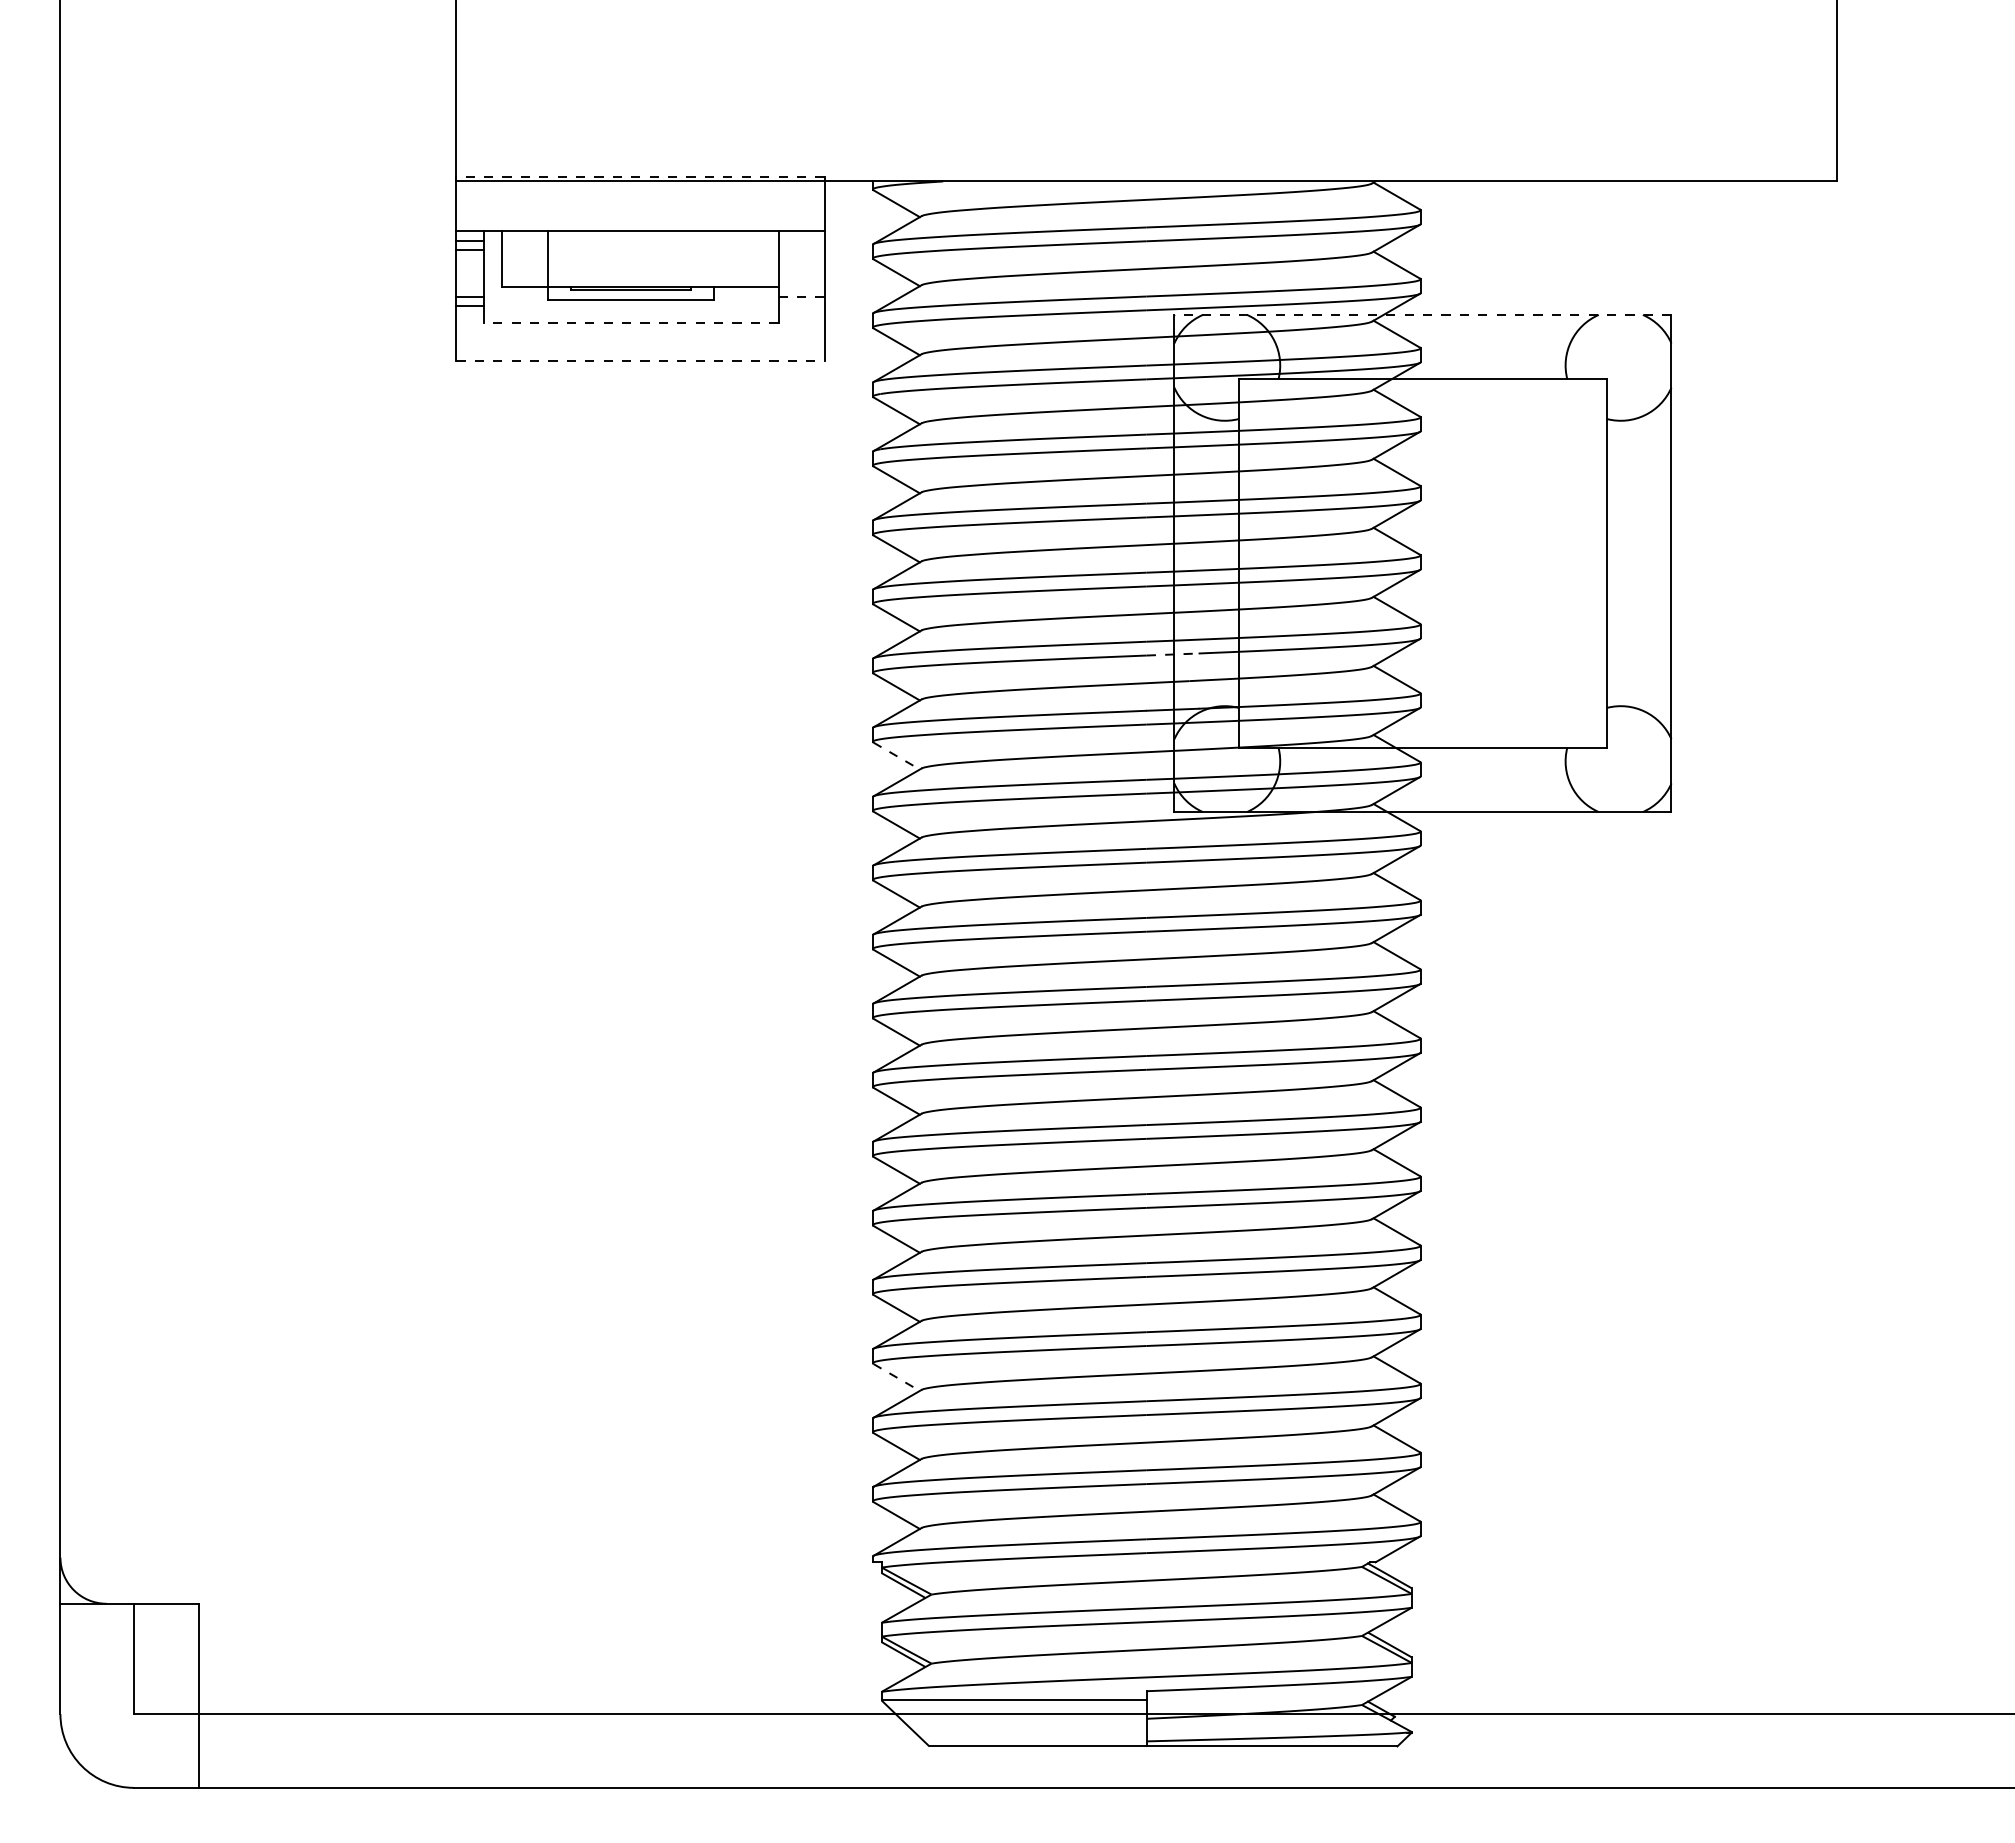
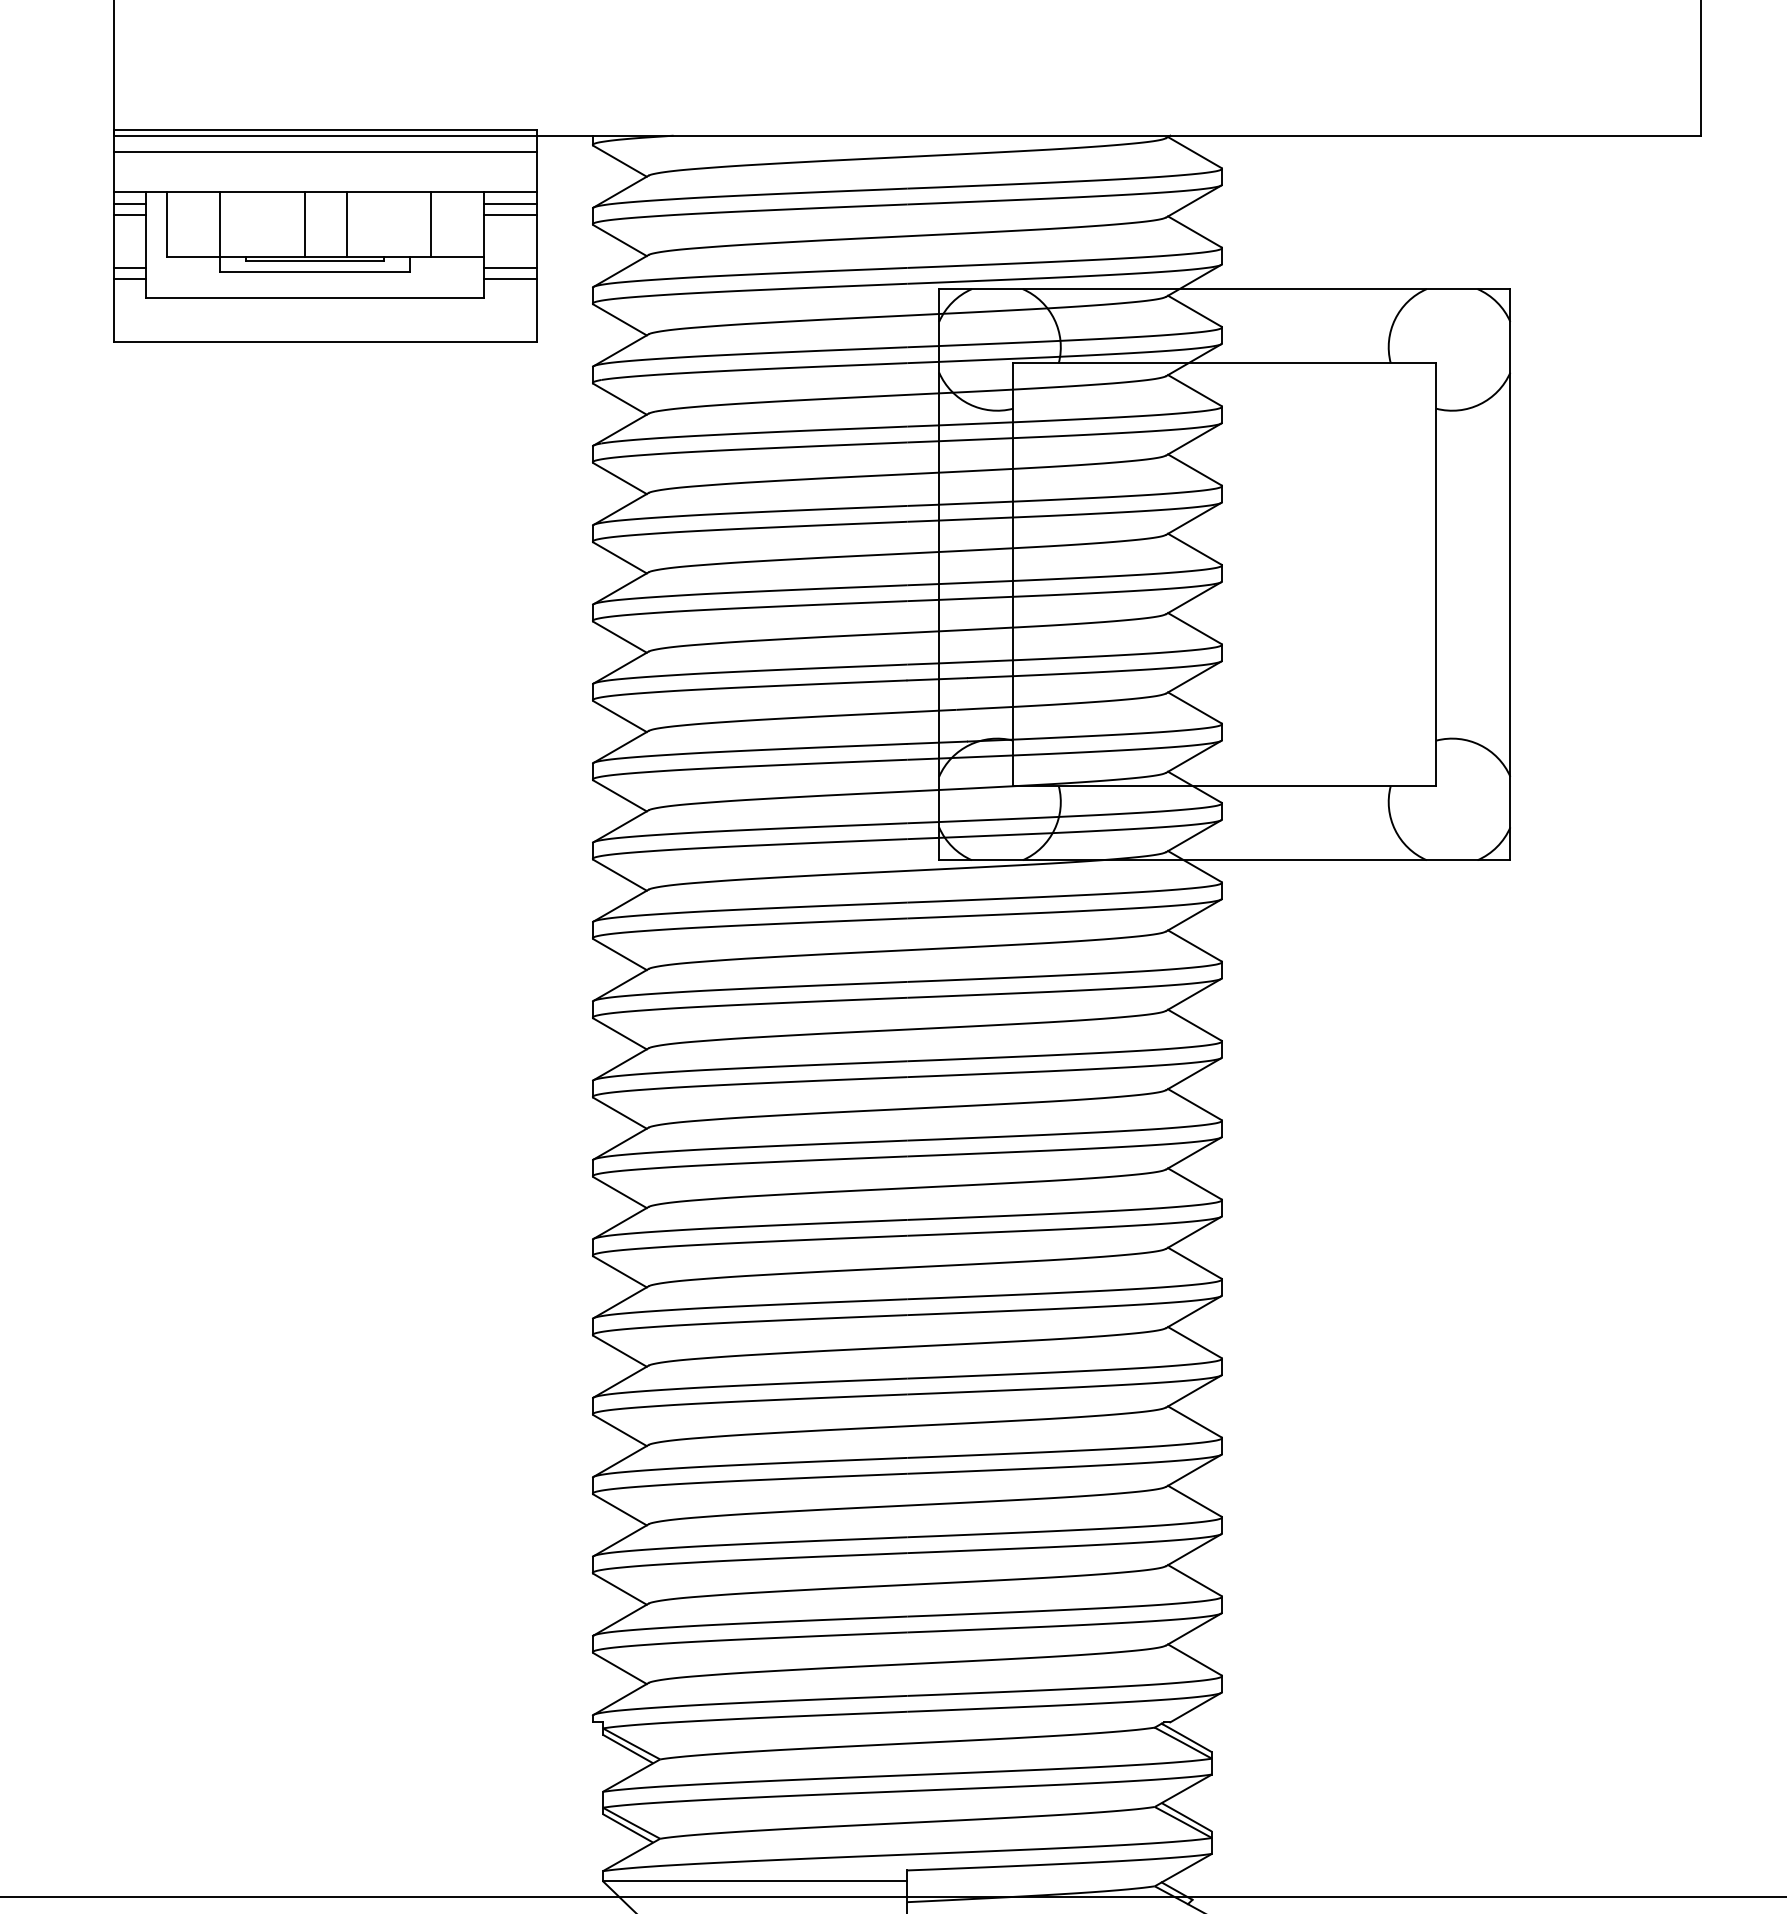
line: (639, 176) -> (324, 130), dashed -> solid
line: (640, 195) -> (325, 151), added
line: (801, 241) -> (510, 204), added
line: (801, 250) -> (510, 215), added
line: (622, 258) -> (305, 224), added
line: (658, 258) -> (346, 224), added
line: (732, 258) -> (431, 224), added
line: (801, 296) -> (510, 267), dashed -> solid
line: (801, 305) -> (510, 278), added
line: (1422, 314) -> (1224, 288), dashed -> solid
line: (630, 322) -> (314, 297), dashed -> solid
line: (640, 360) -> (325, 341), dashed -> solid
line: (1172, 654) -> (937, 679), dashed -> solid
line: (896, 756) -> (619, 796), dashed -> solid
line: (896, 1377) -> (619, 1509), dashed -> solid

